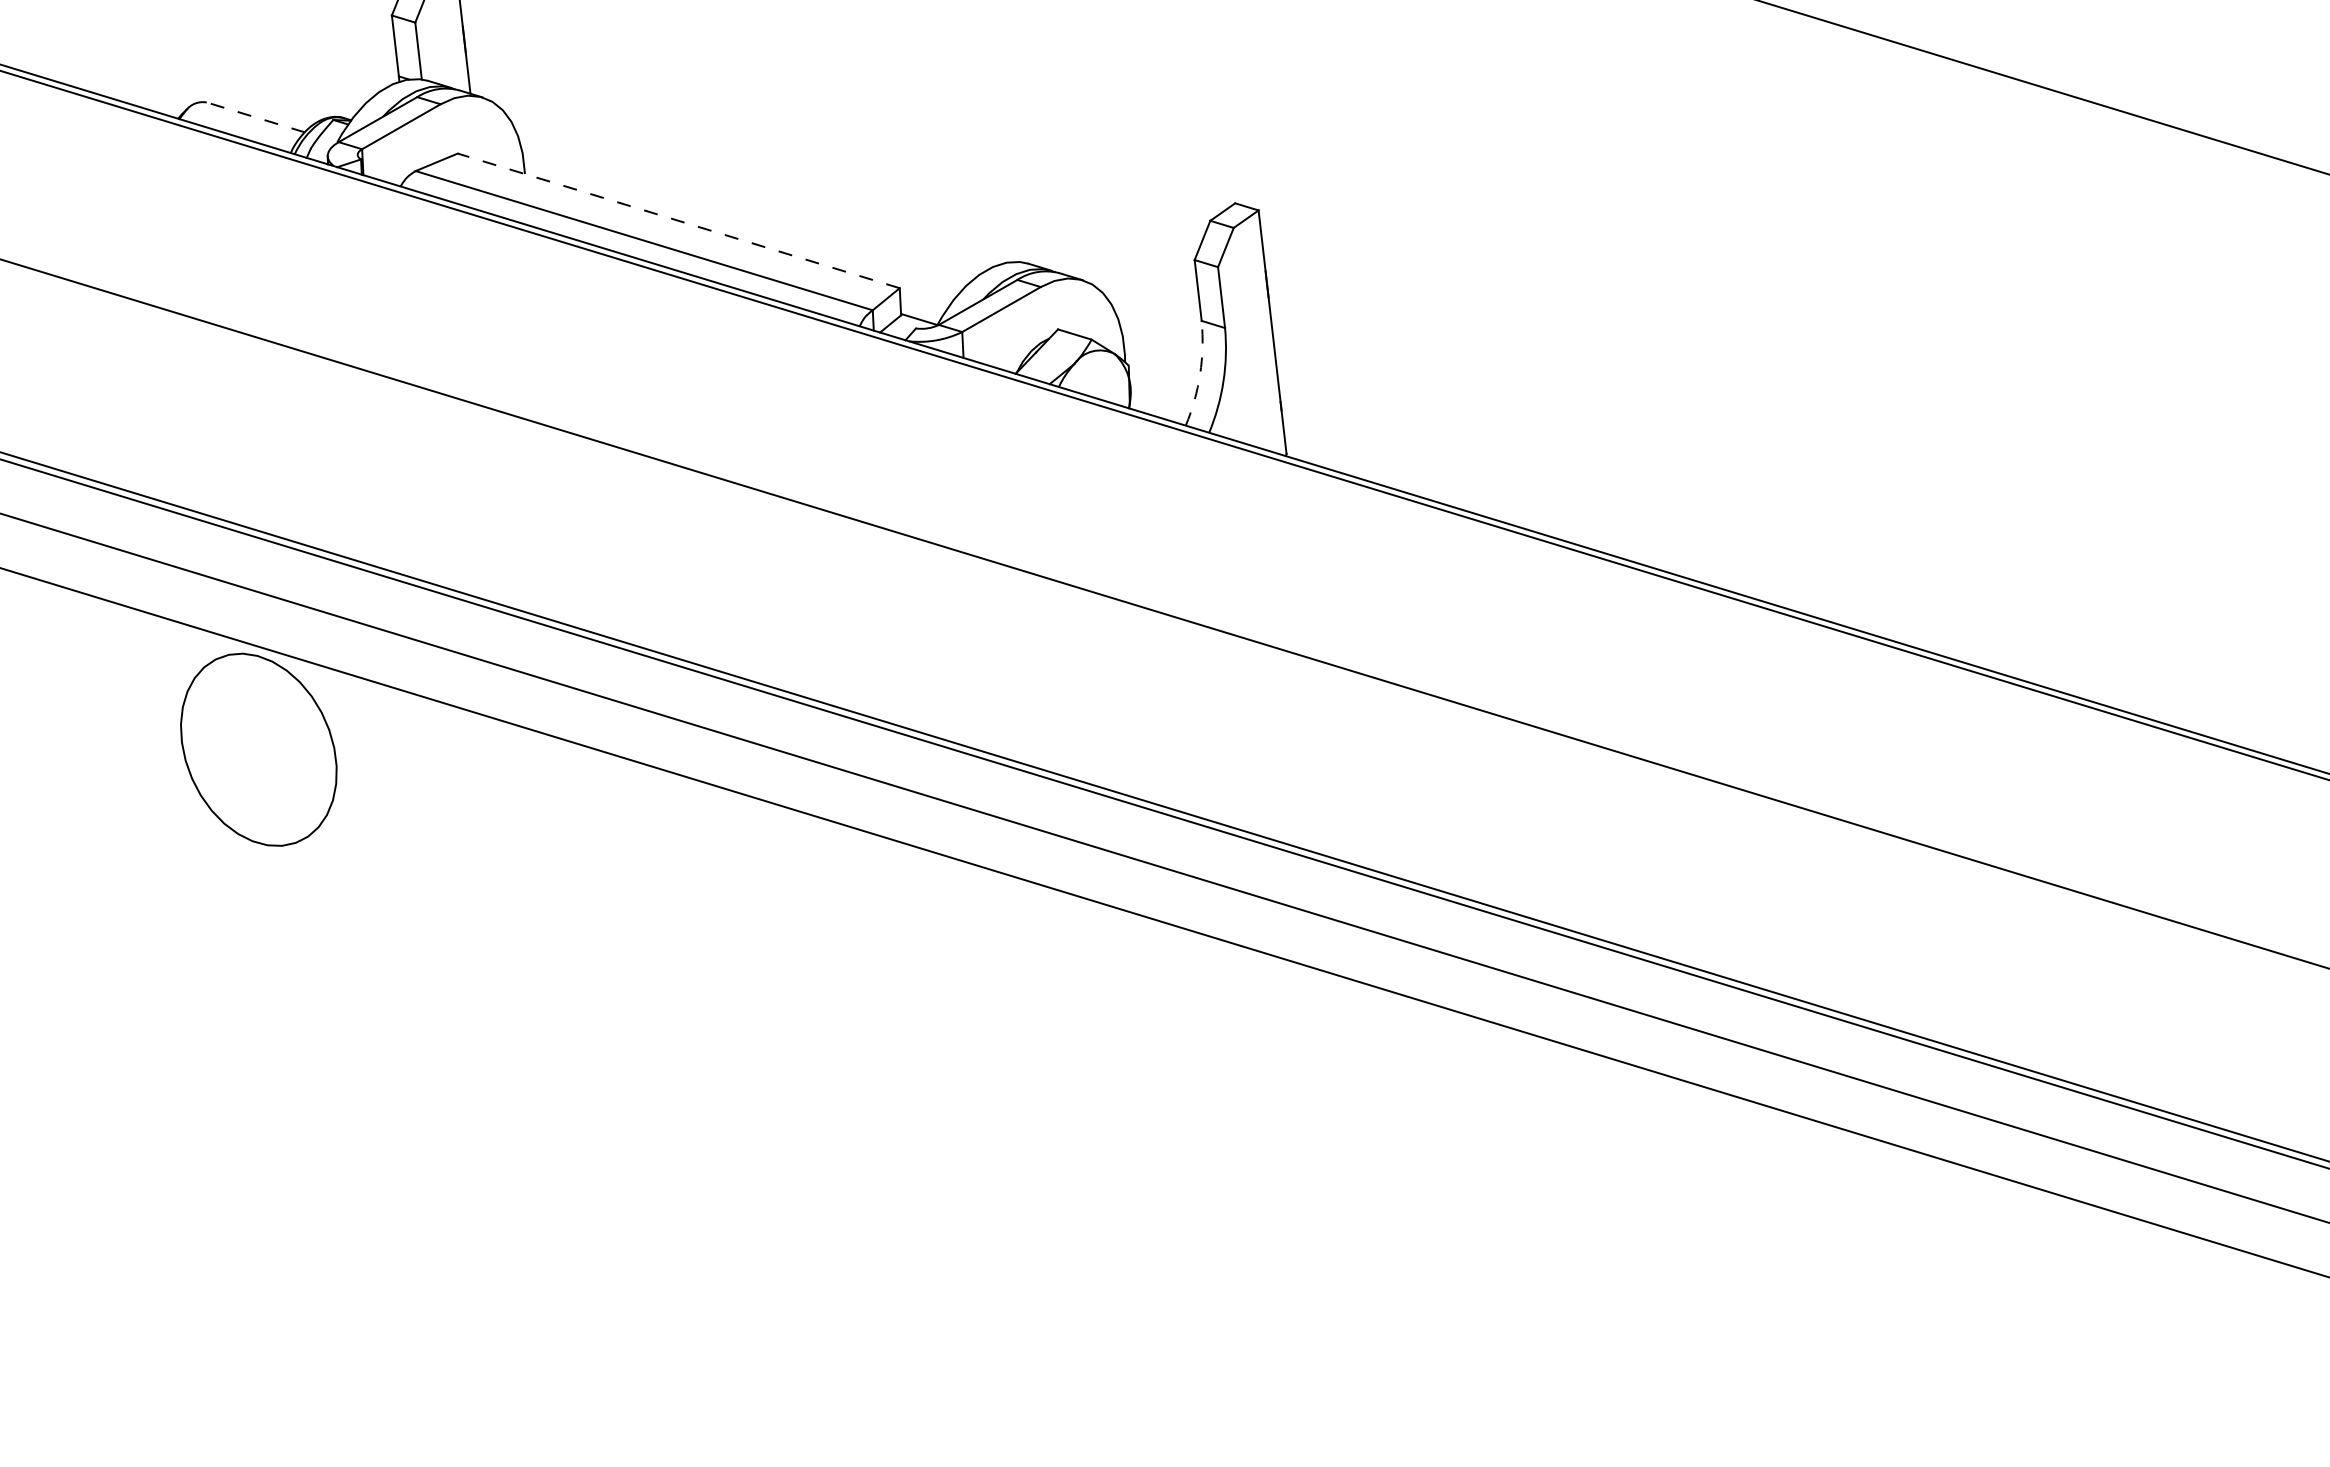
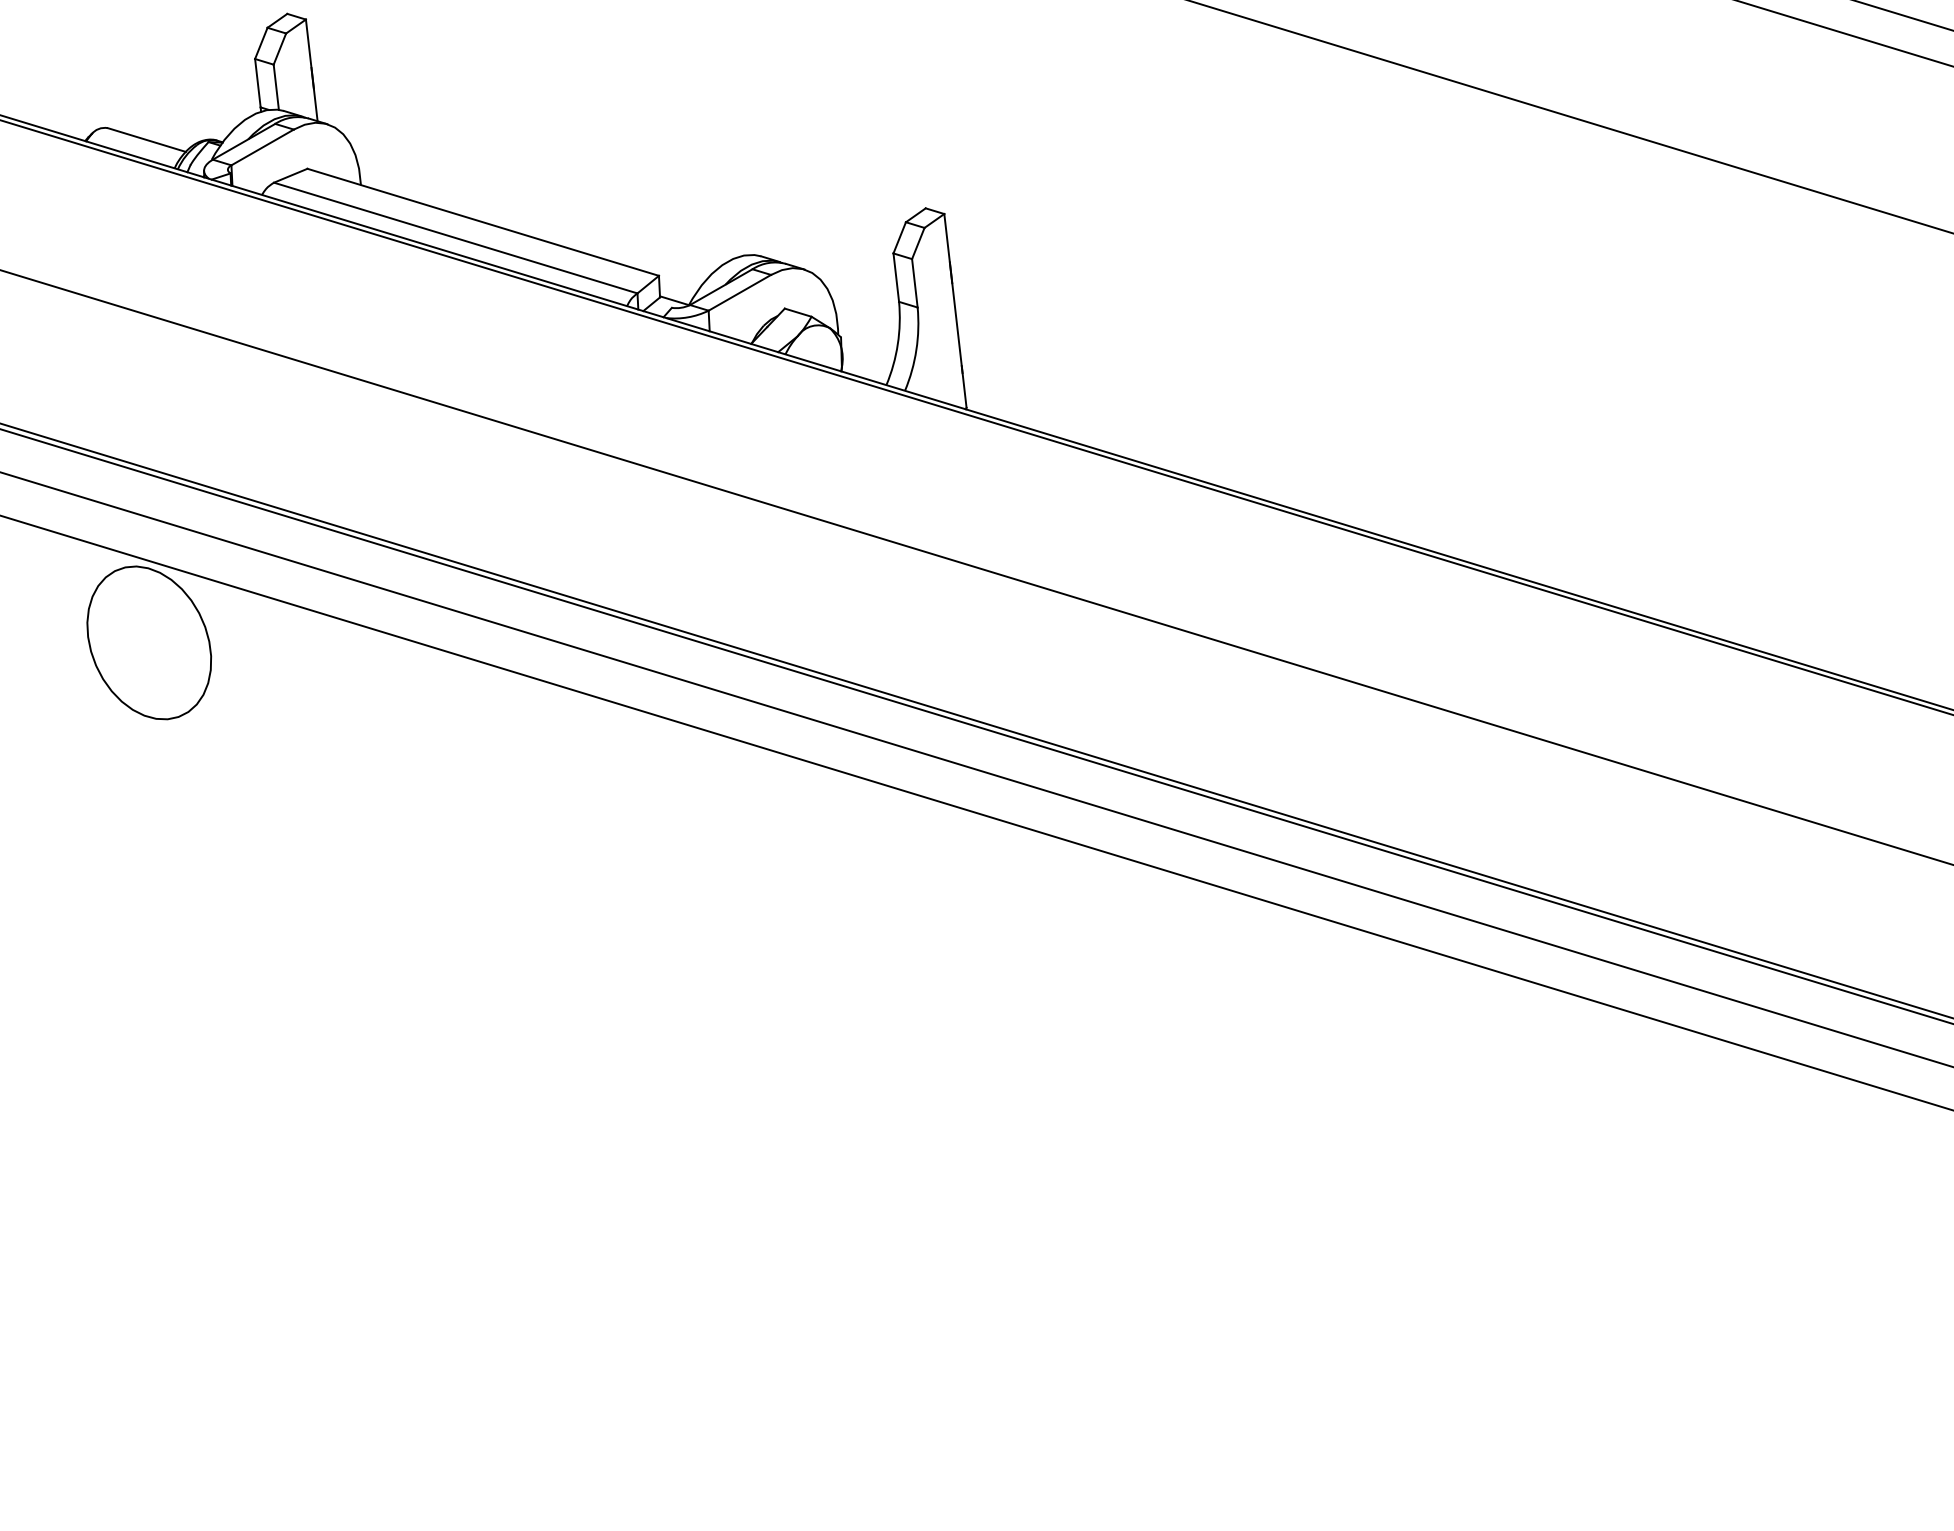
line: (255, 118) -> (146, 140), dashed -> solid
line: (679, 221) -> (483, 222), dashed -> solid
arc: (1199, 374) -> (897, 344), dashed -> solid

